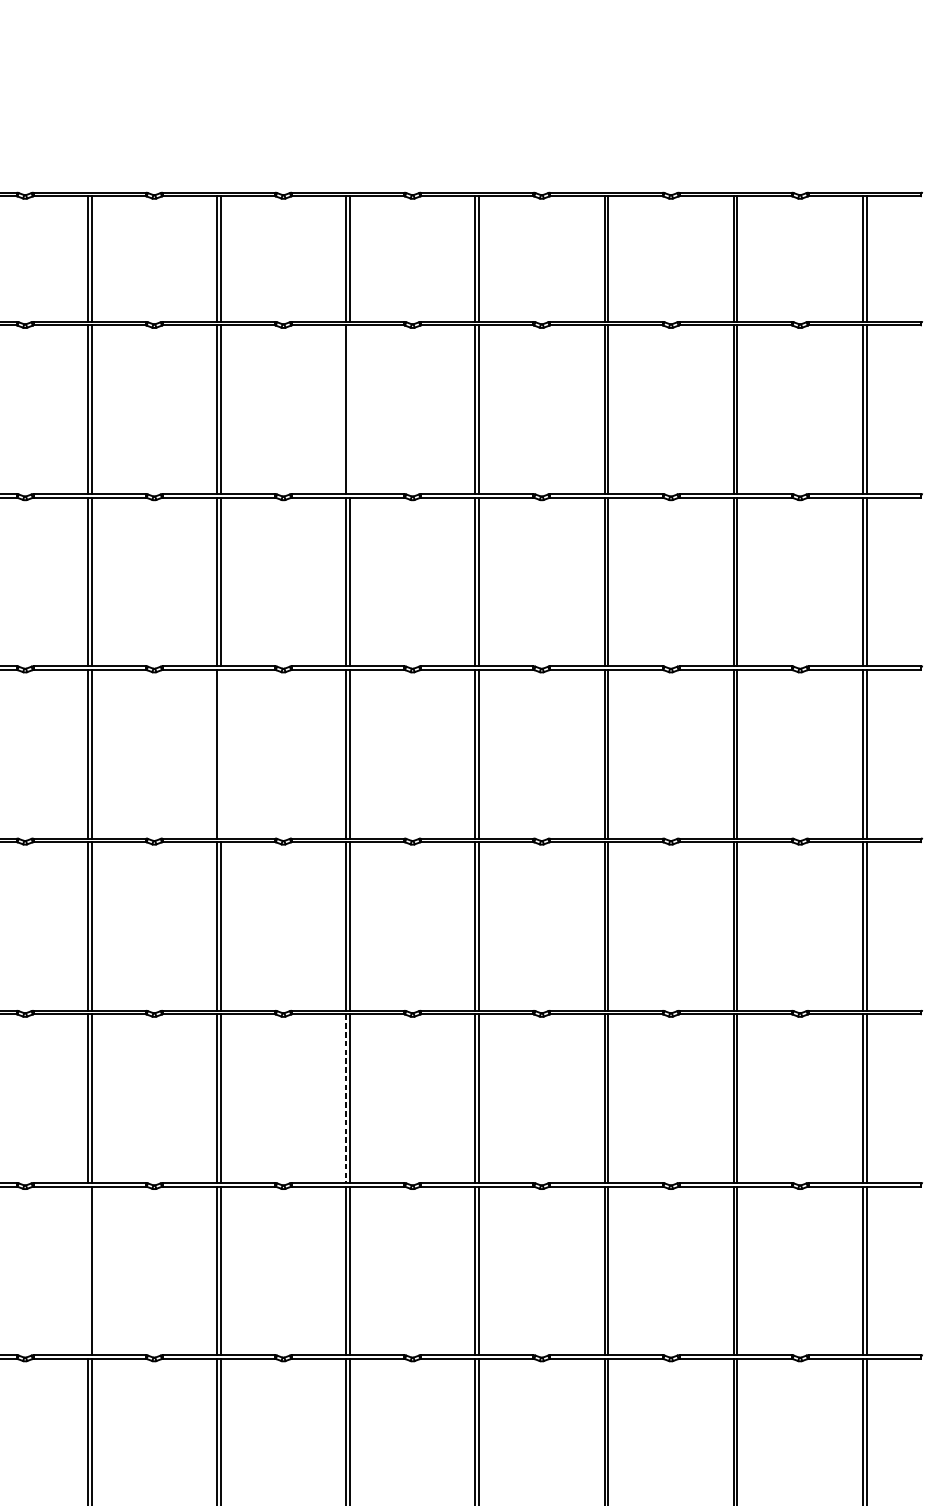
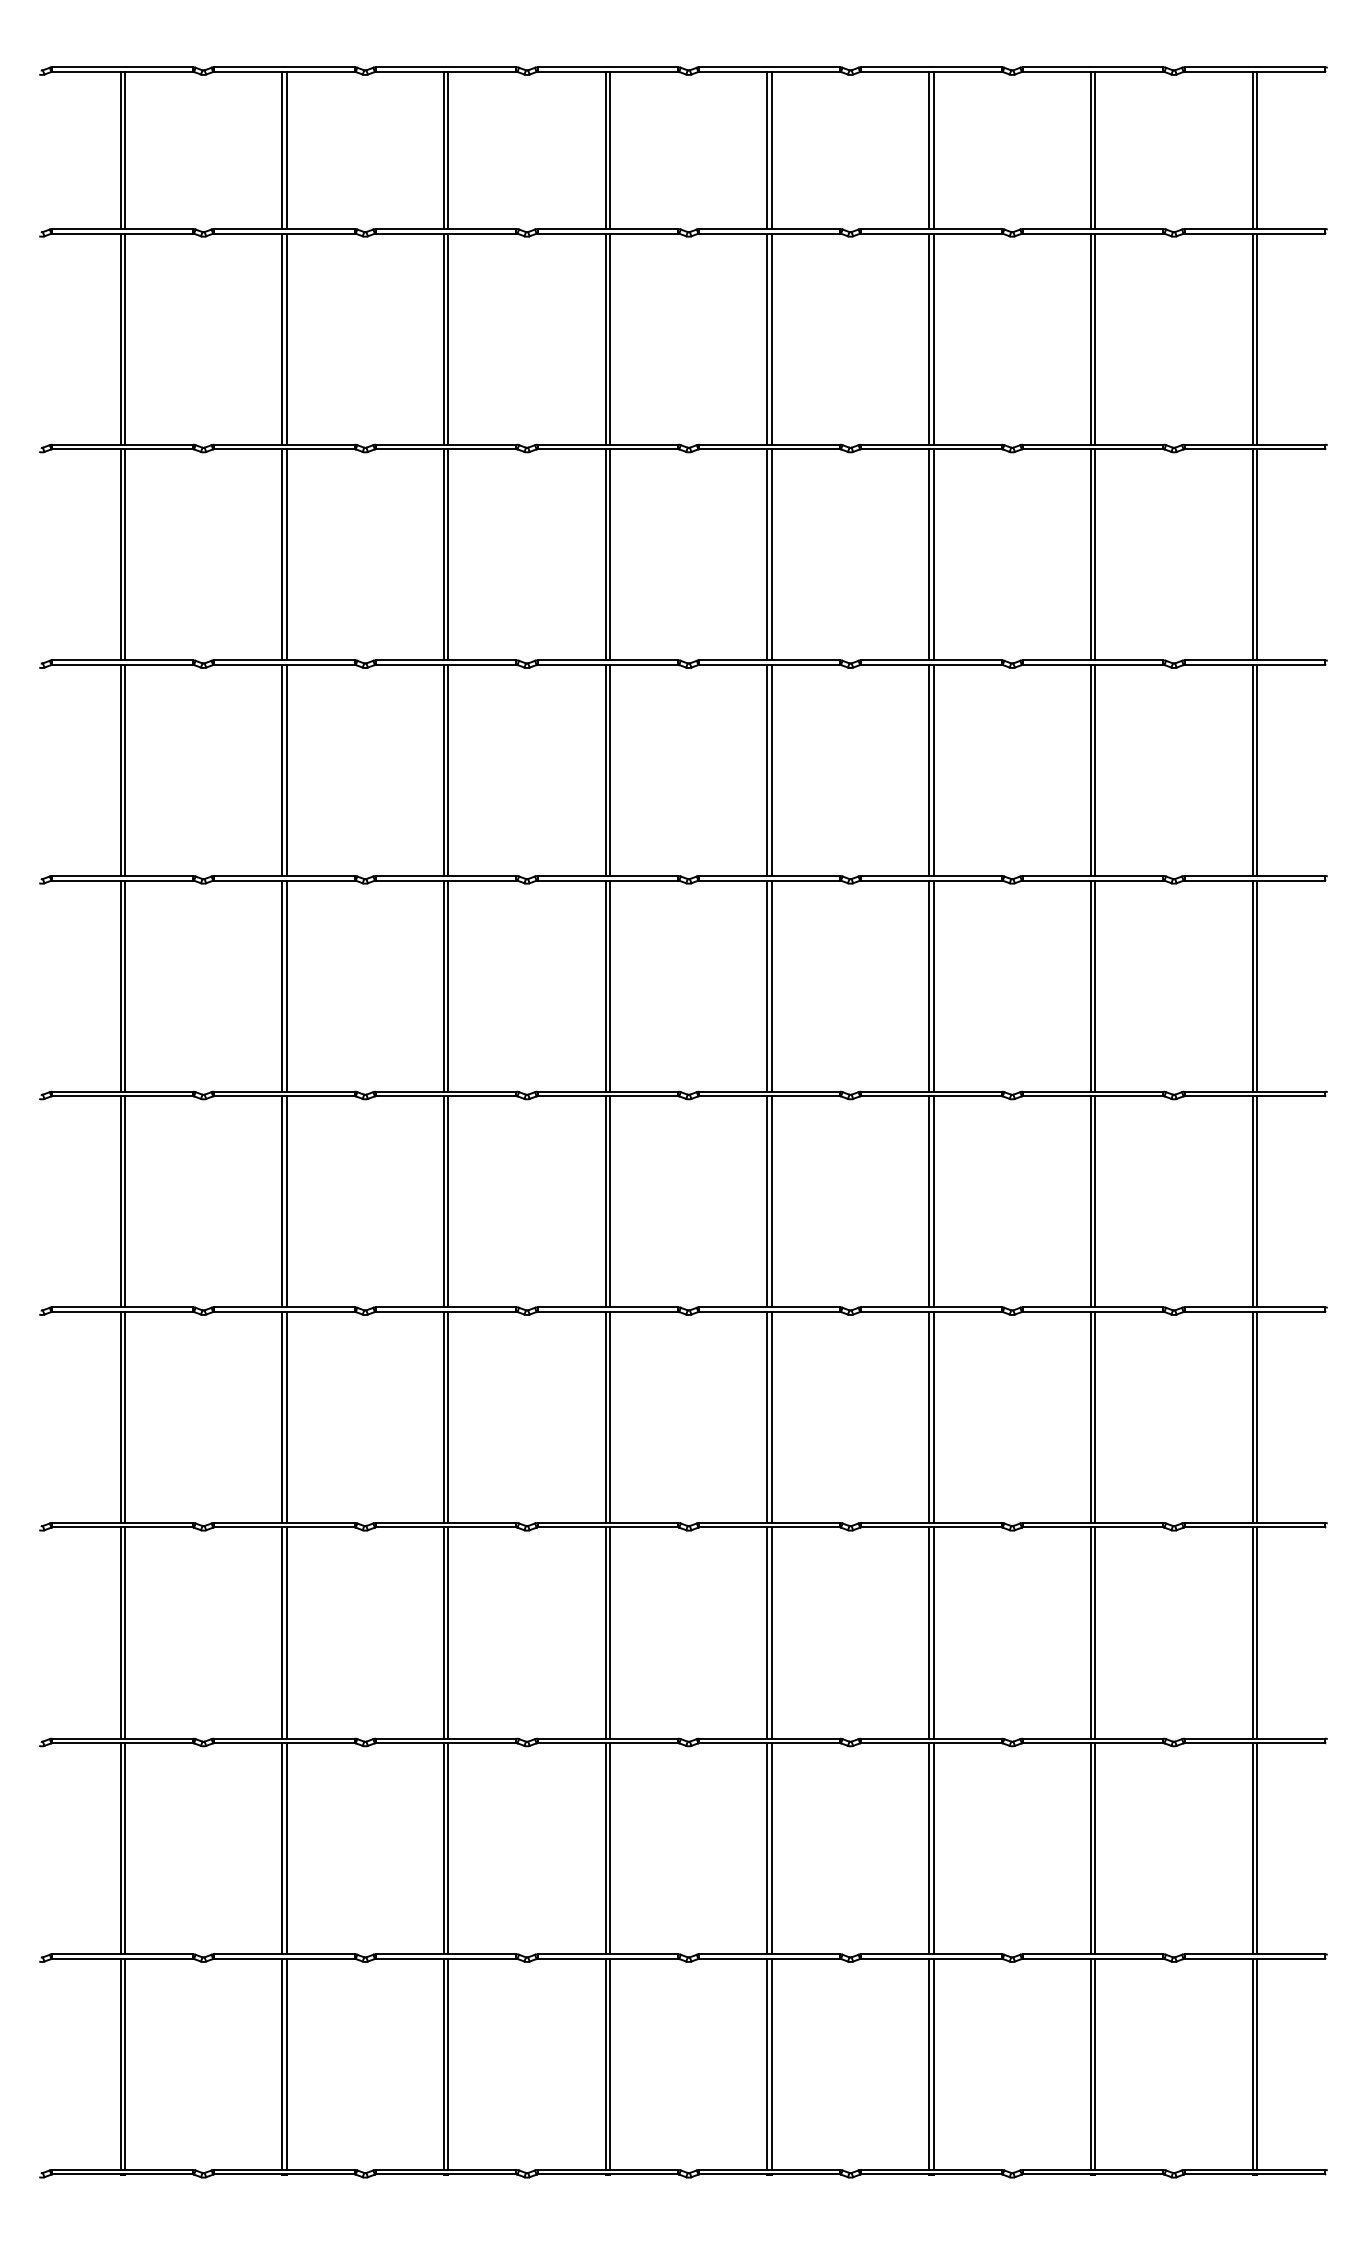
line: (350, 409) -> (610, 338), added
line: (220, 754) -> (448, 770), added
line: (346, 1098) -> (605, 1201), dashed -> solid
line: (88, 1270) -> (282, 1417), added

